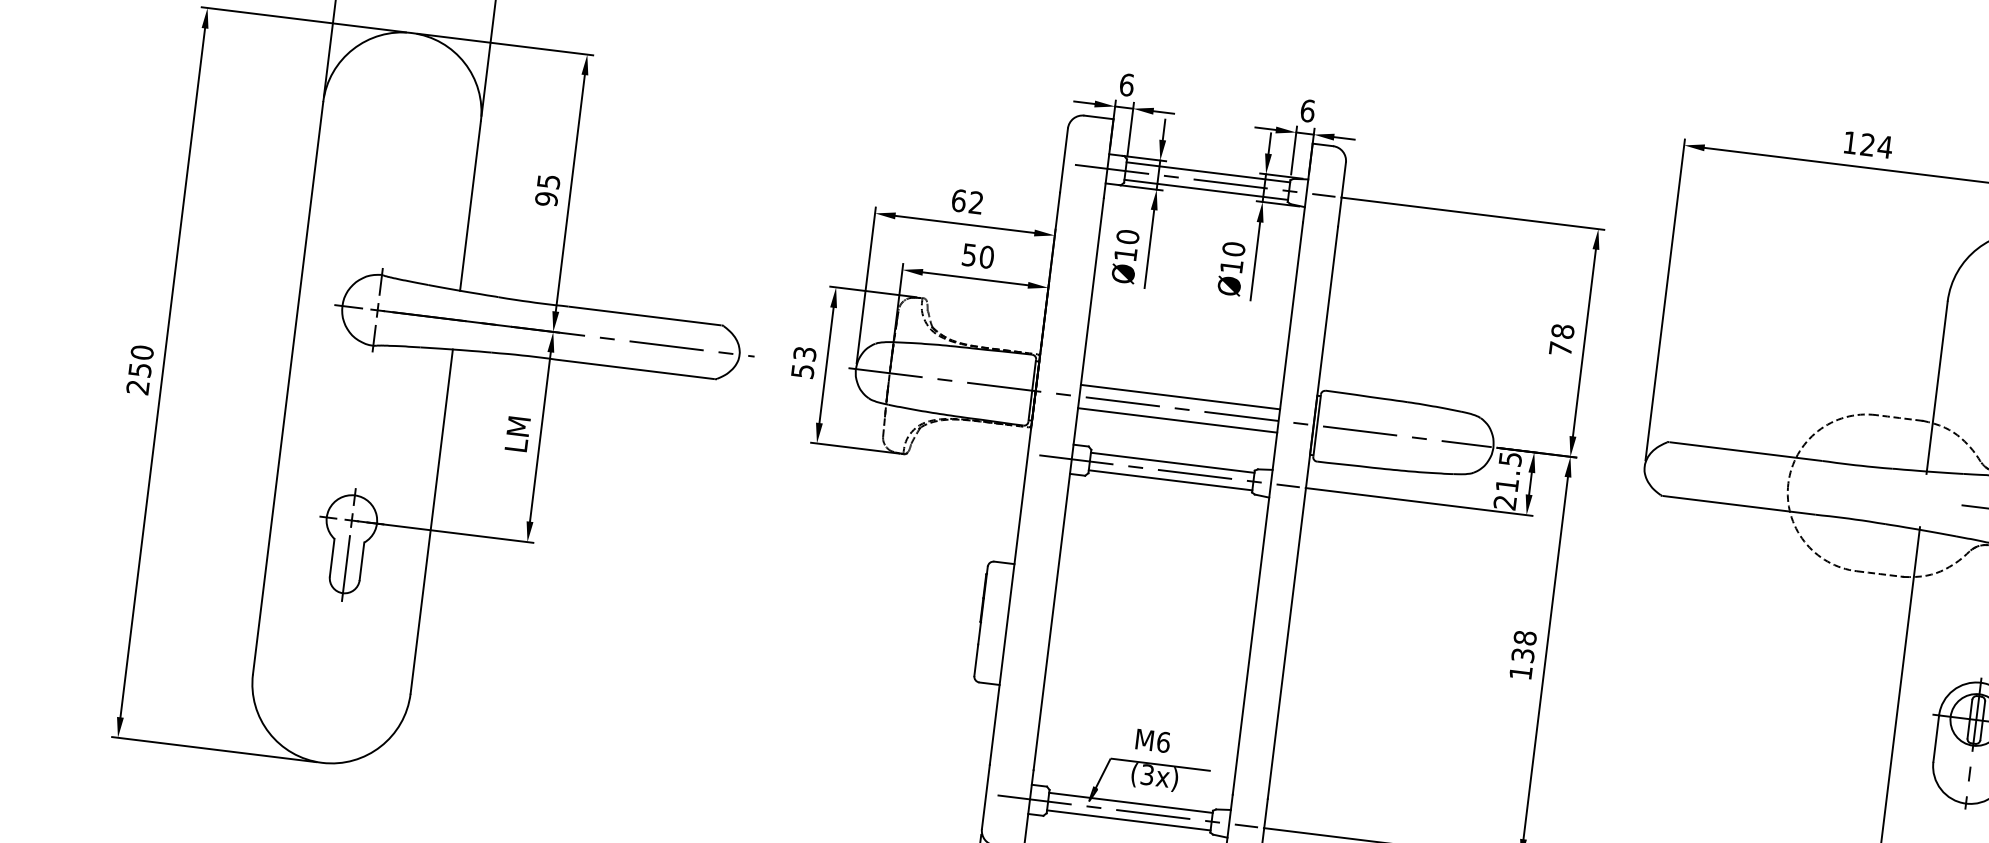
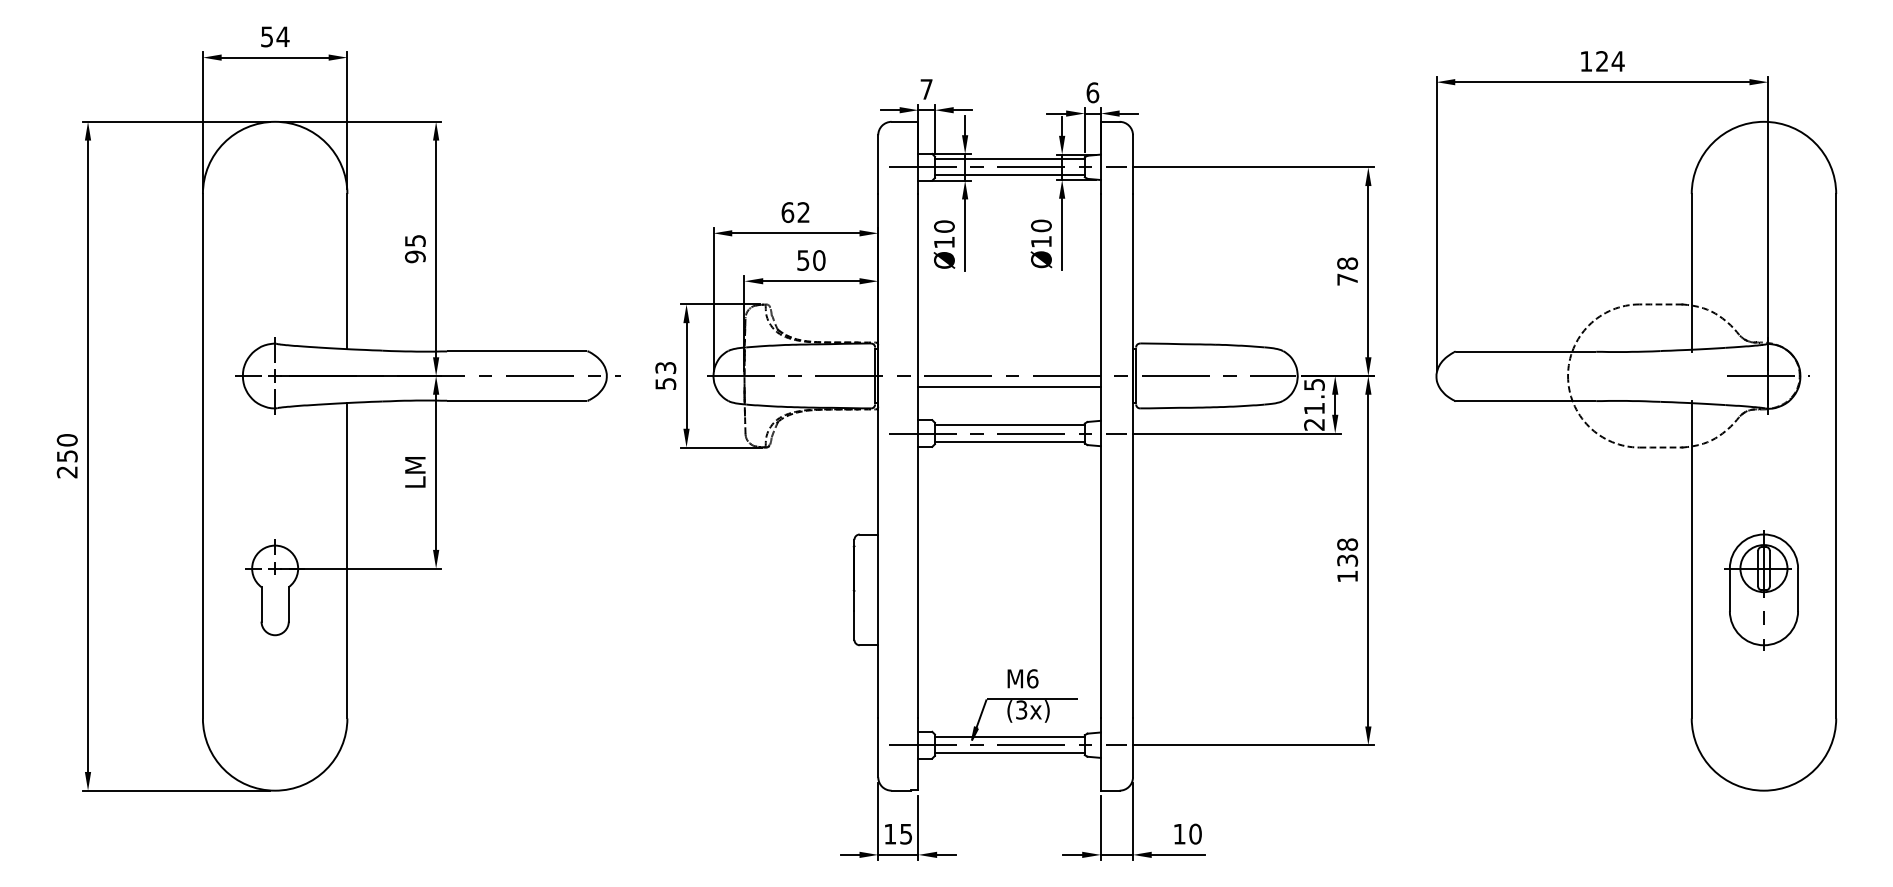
text: (1126, 85) -> (926, 89), 6 -> 7
line: (1180, 397) -> (1009, 365), removed
line: (346, 568) -> (275, 612), removed

